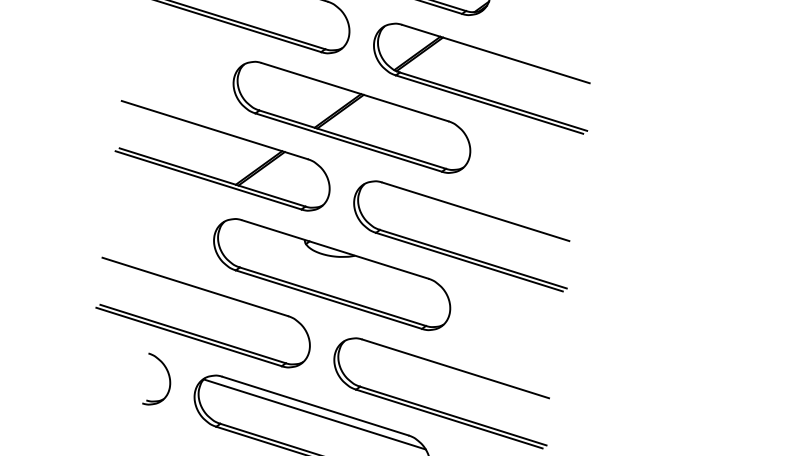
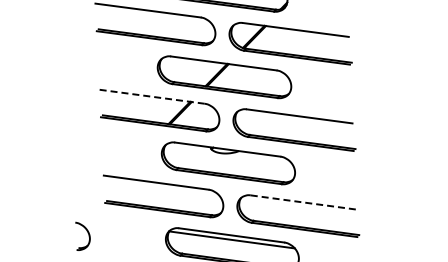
line: (215, 129) -> (152, 96), solid -> dashed
line: (455, 368) -> (303, 202), solid -> dashed
part: (157, 379) -> (82, 235), moved

